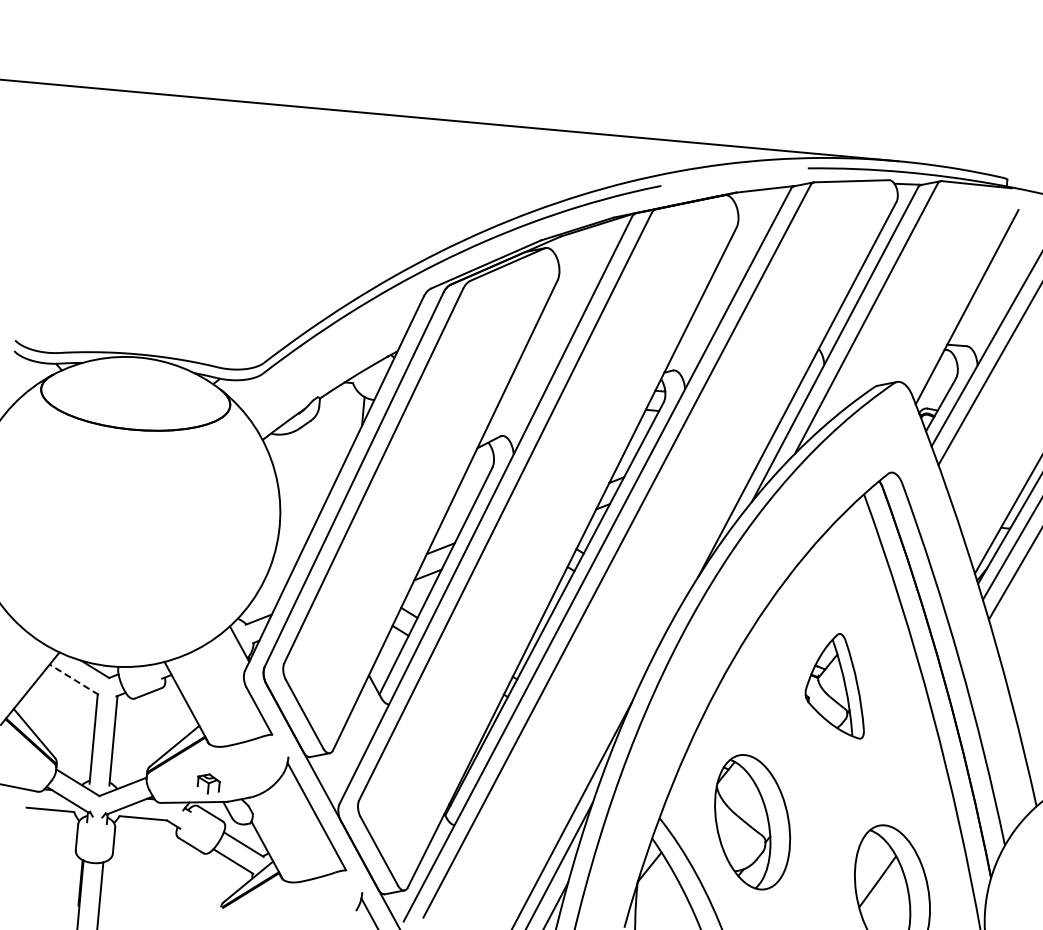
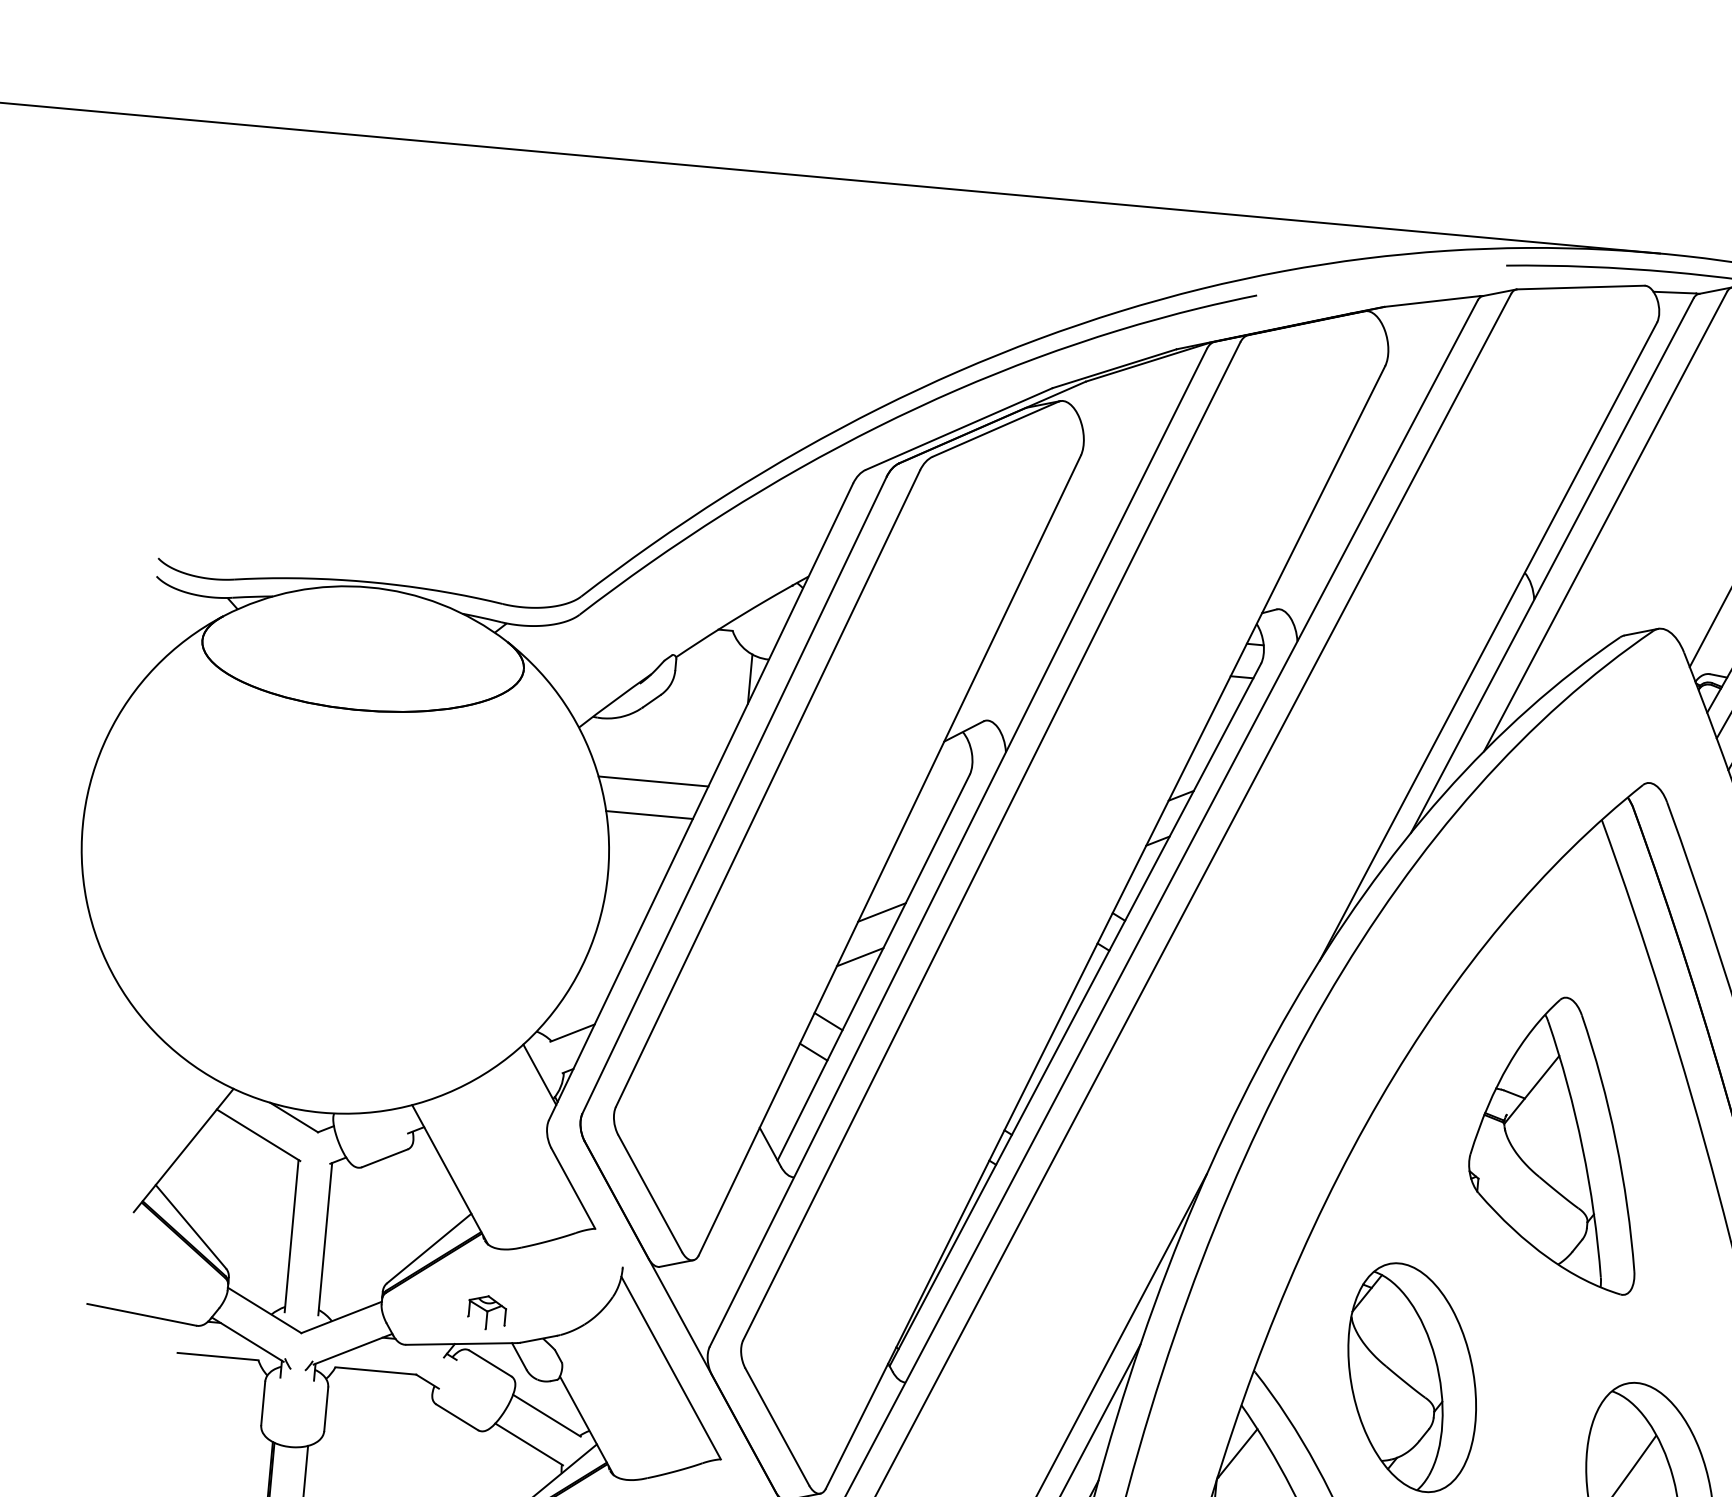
line: (306, 471) -> (653, 781), added
line: (303, 491) -> (648, 815), added
line: (74, 679) -> (259, 1134), dashed -> solid
part: (834, 686) -> (1551, 1146), size x1.67

